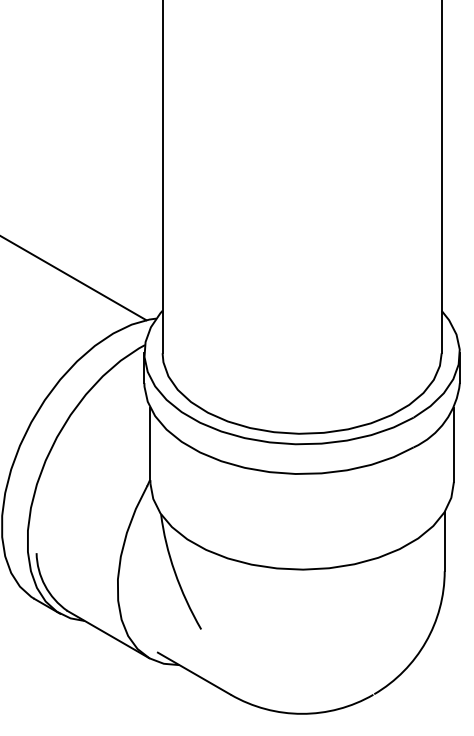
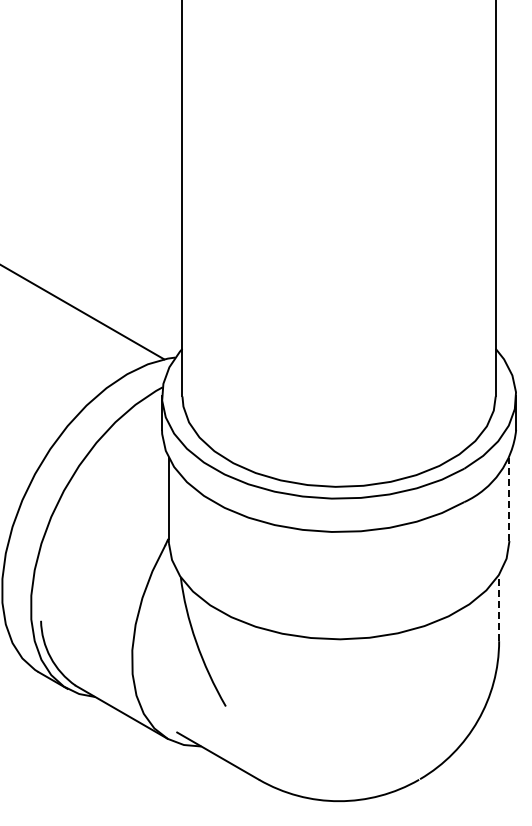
line: (453, 445) -> (509, 499), solid -> dashed
line: (445, 541) -> (499, 607), solid -> dashed

